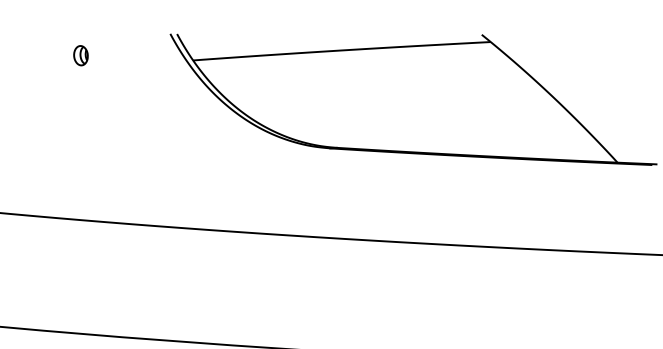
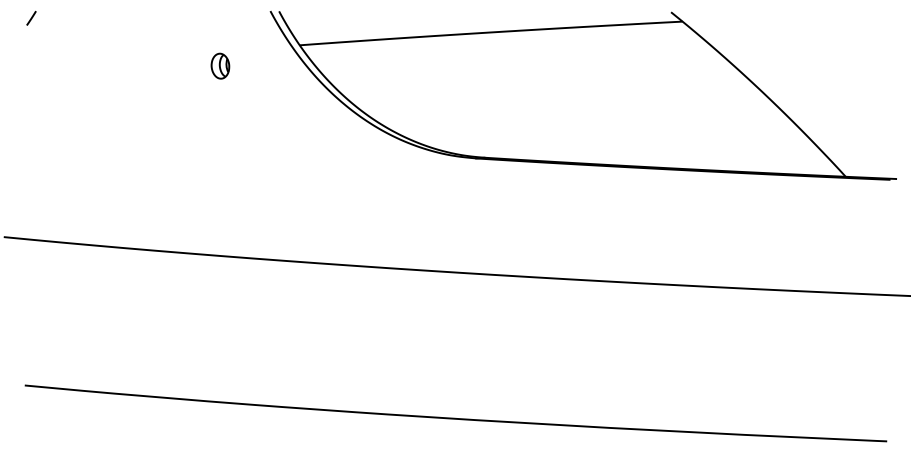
part: (81, 55) -> (220, 65), moved

